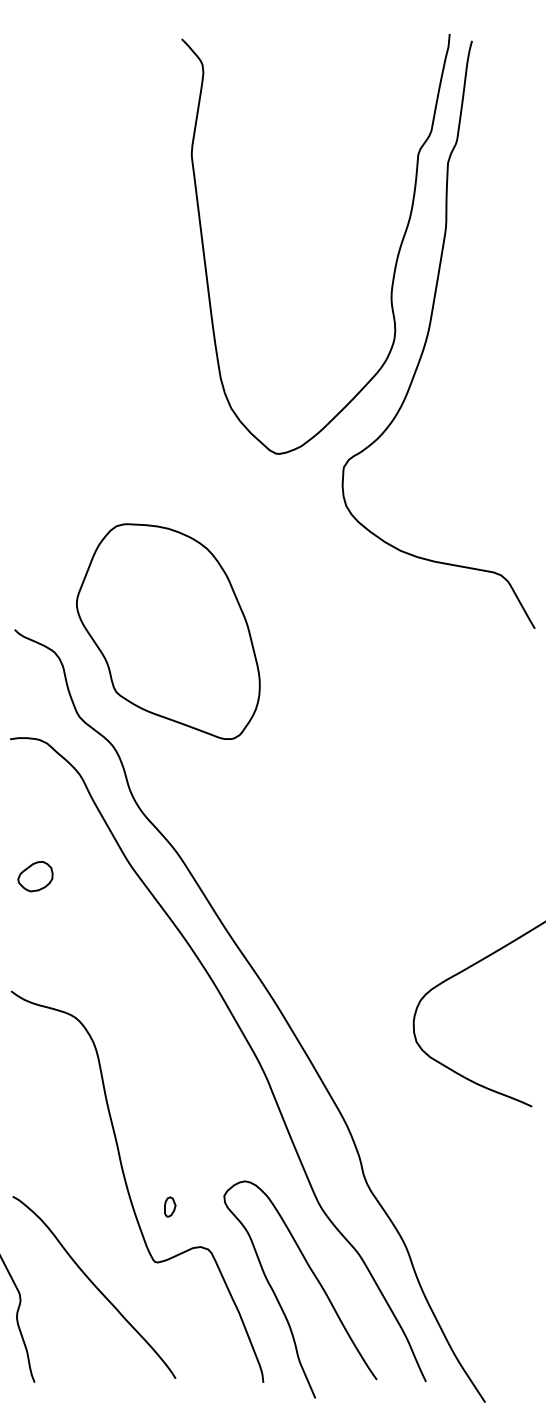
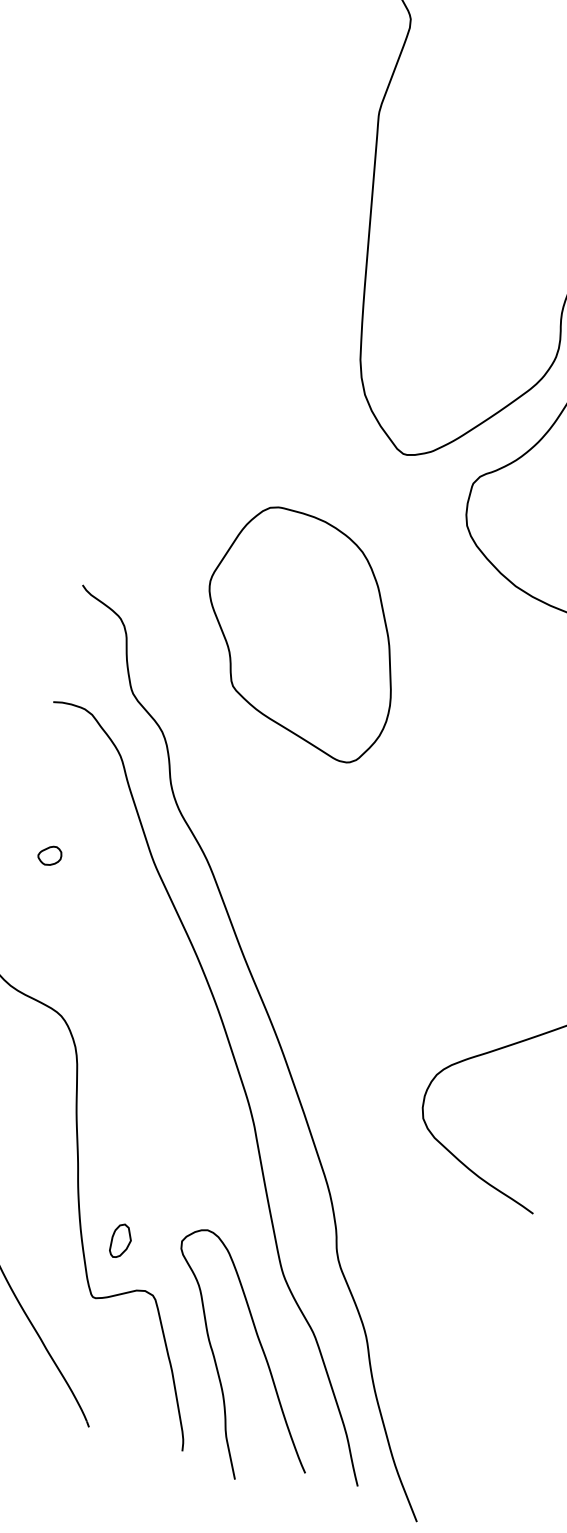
part: (168, 631) -> (302, 632), moved
part: (35, 876) -> (50, 855), size x0.6
part: (170, 1206) -> (121, 1240), size x1.6

